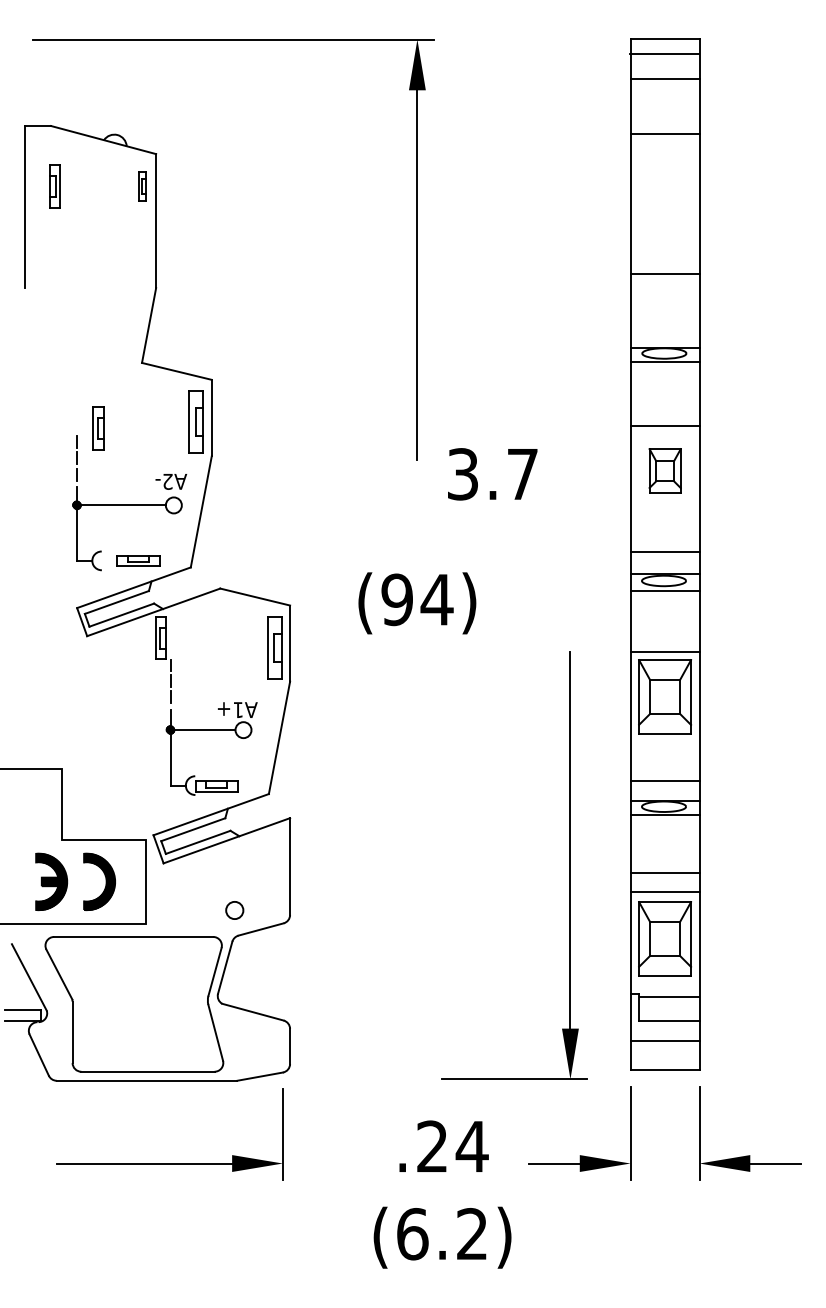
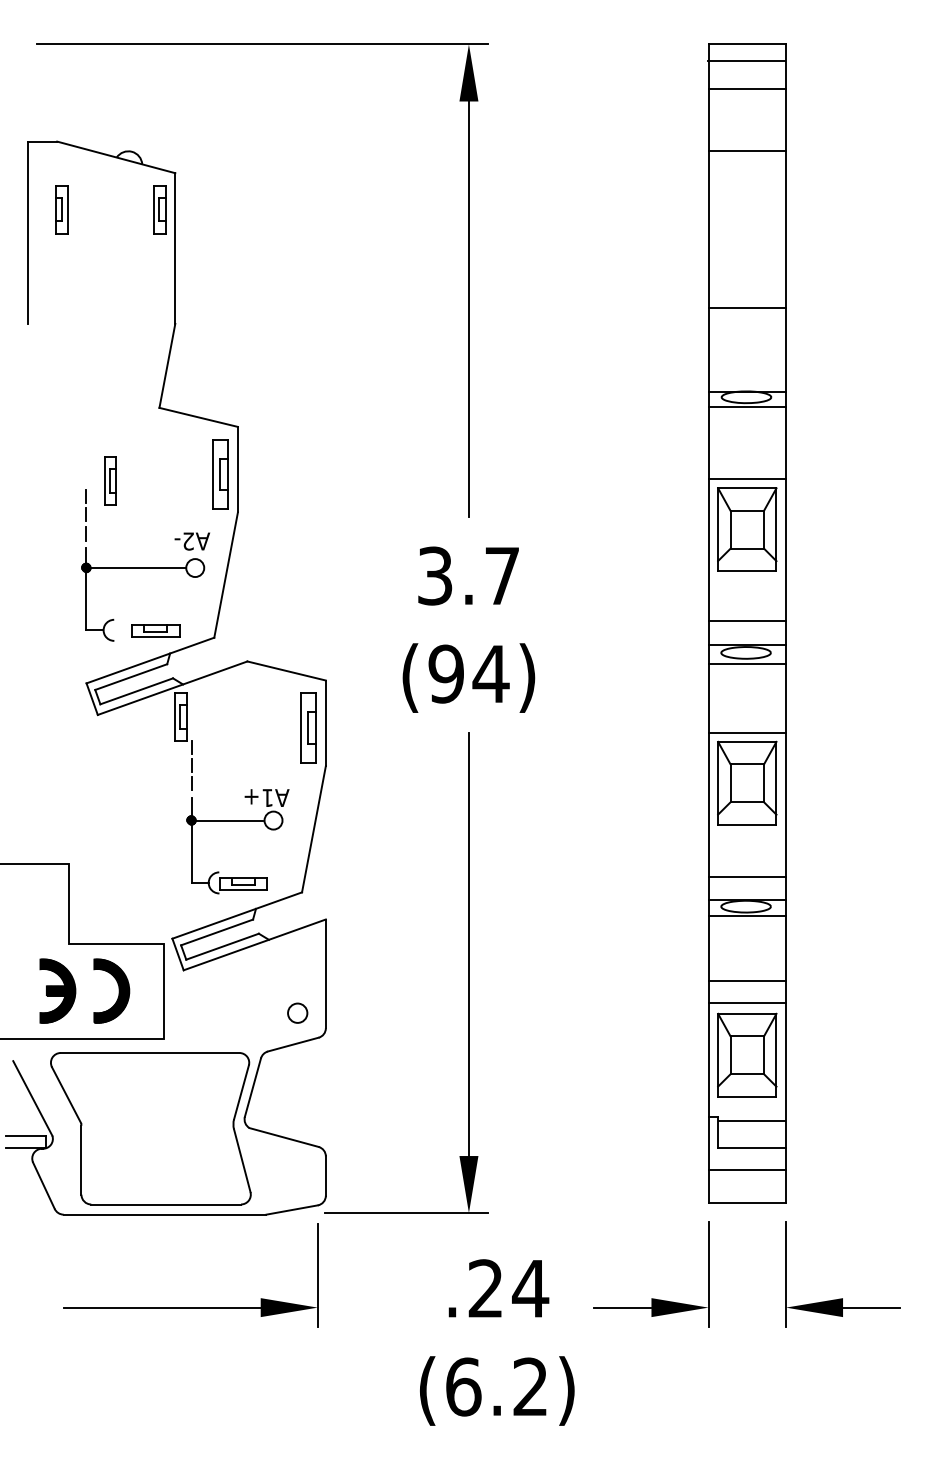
part: (142, 186) -> (159, 209), size x1.43
part: (665, 471) -> (747, 529), size x1.67
text: (492, 473) -> (468, 575), moved
part: (570, 865) -> (468, 972), moved
circle: (234, 909) -> (297, 1012), moved

